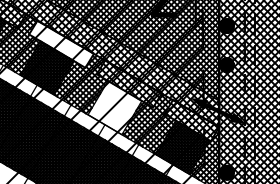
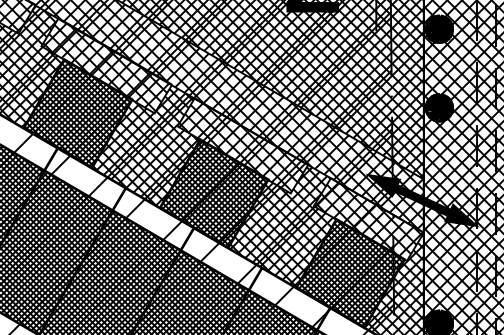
hatch: (60, 45) -> (104, 68), added
hatch: (114, 107) -> (213, 193), added

